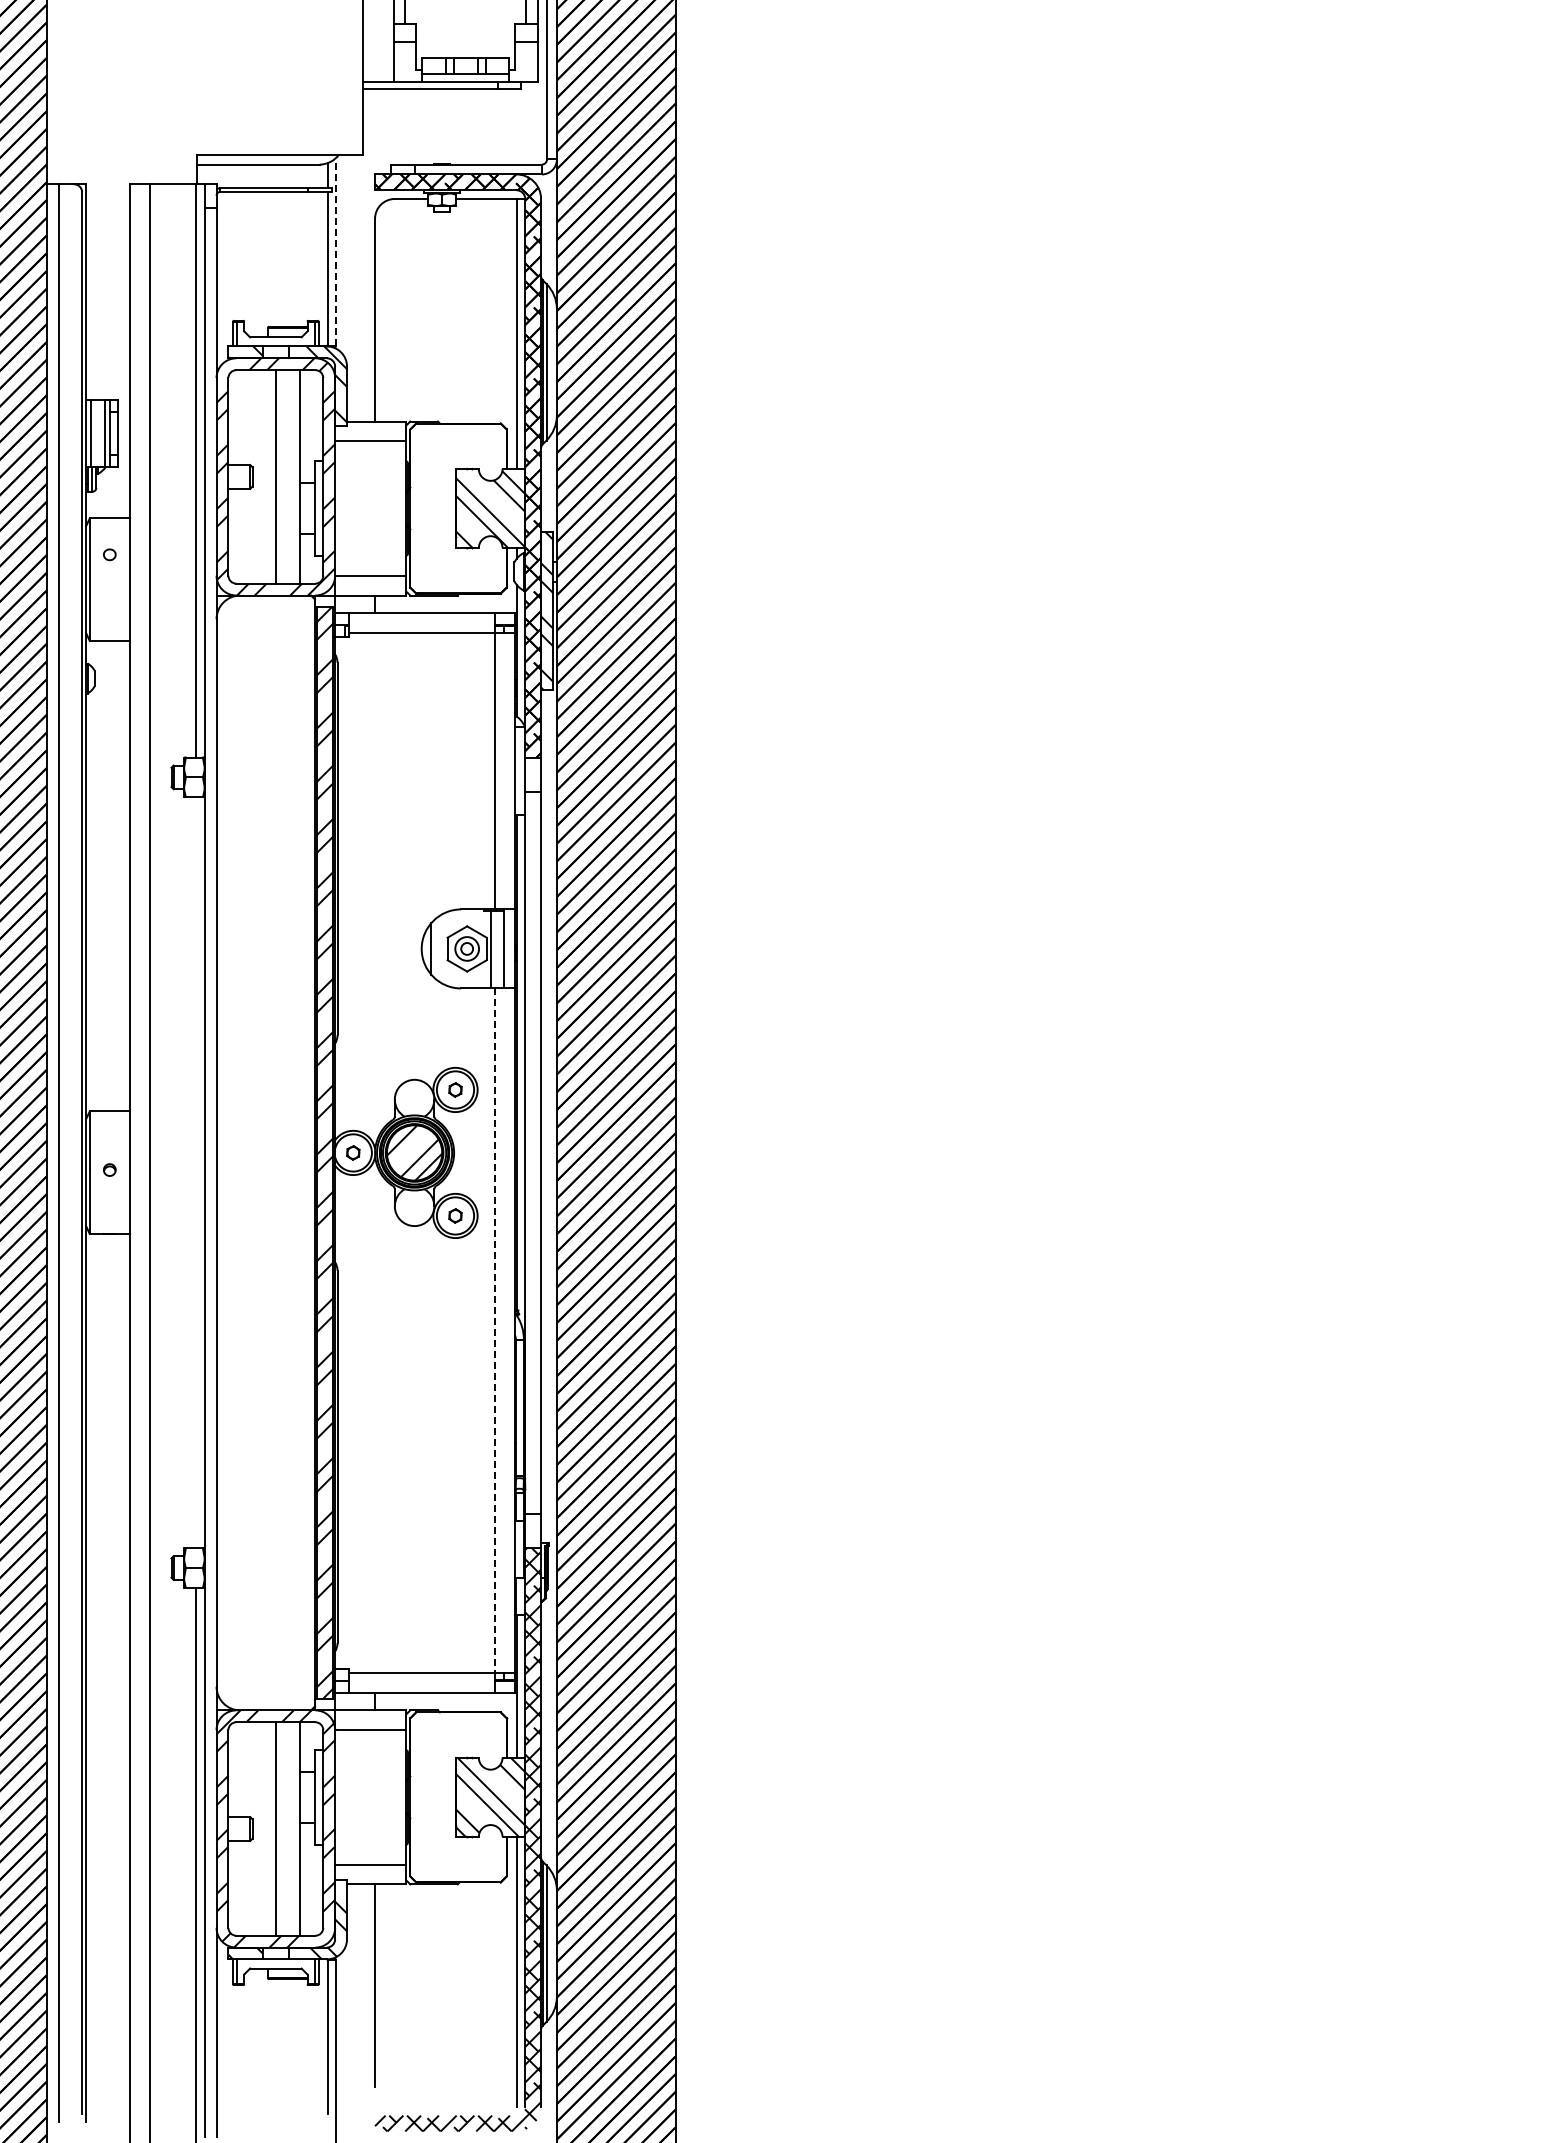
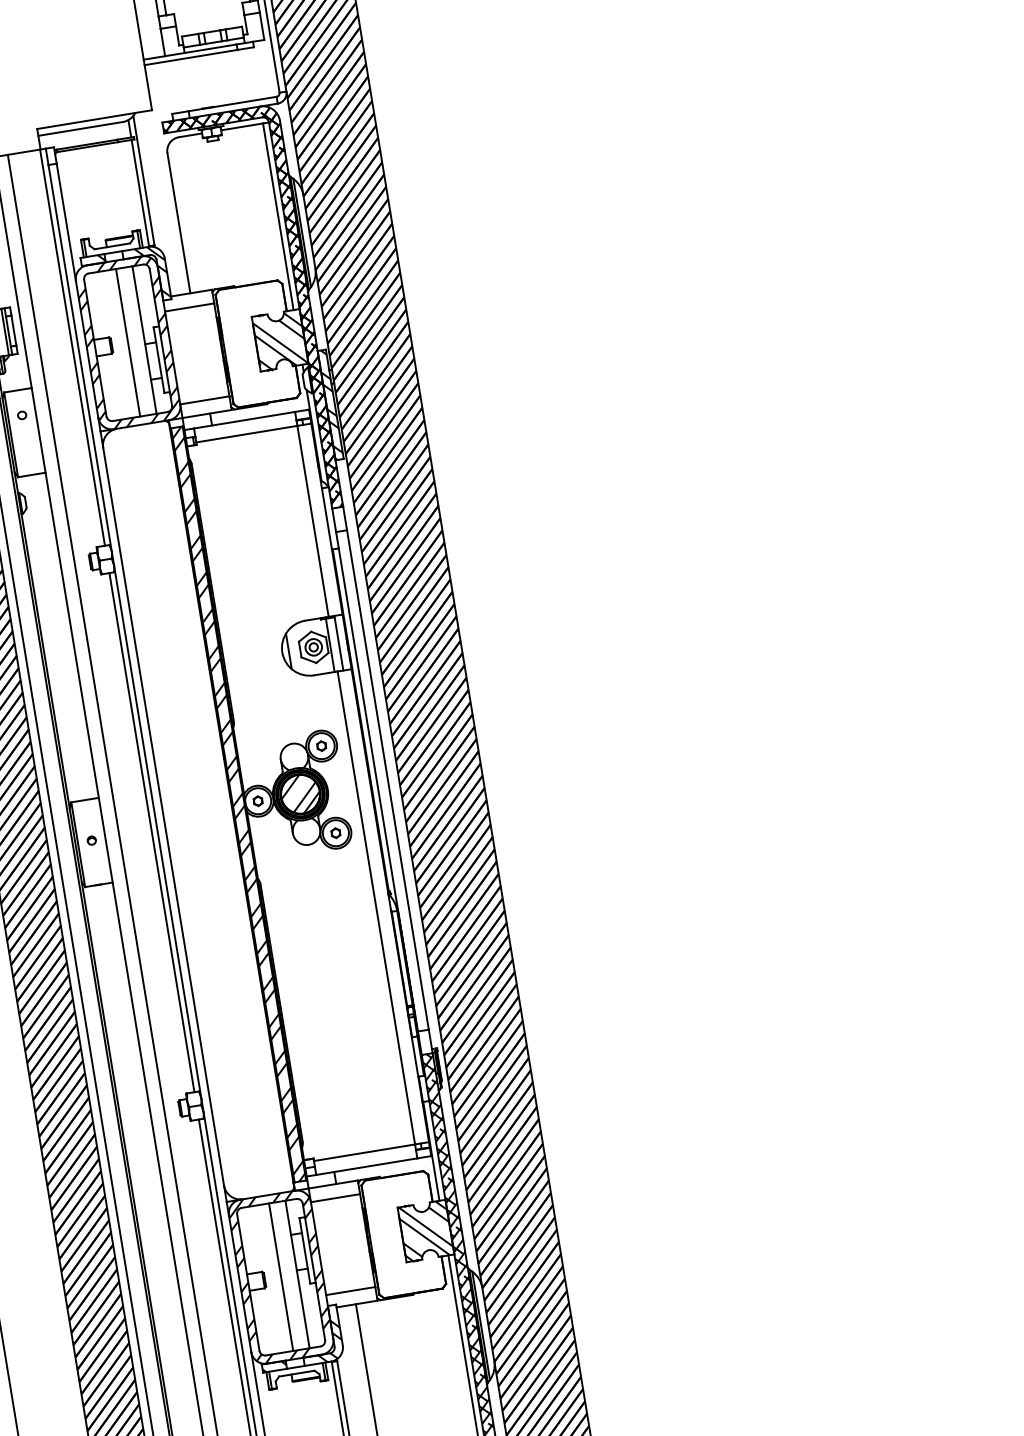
line: (335, 252) -> (143, 180), dashed -> solid
line: (196, 1172) -> (151, 832), added
line: (495, 1331) -> (376, 908), dashed -> solid

